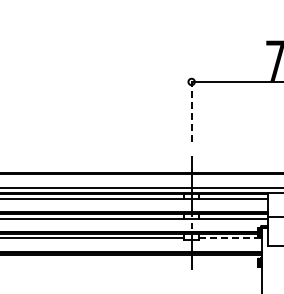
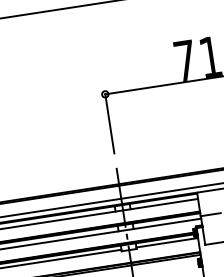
line: (191, 111) -> (109, 123), dashed -> solid
line: (230, 238) -> (167, 243), dashed -> solid

